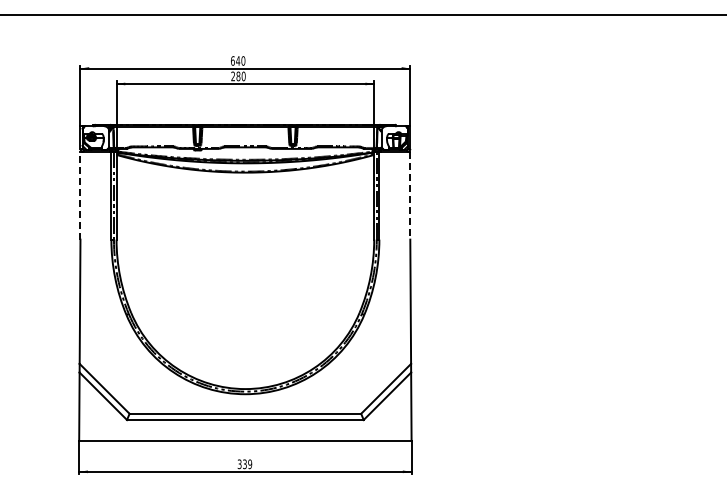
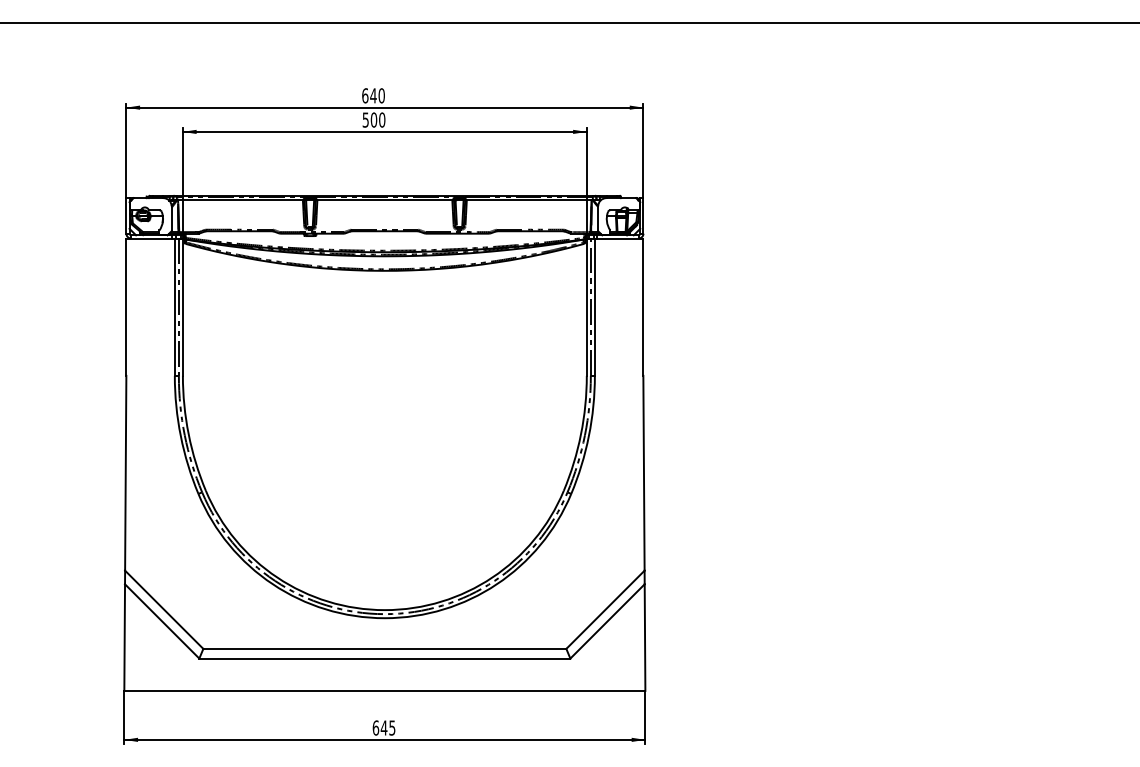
text: (235, 76) -> (369, 120), 280 -> 500
line: (80, 195) -> (126, 306), dashed -> solid
line: (410, 195) -> (643, 306), dashed -> solid
text: (244, 464) -> (383, 728), 339 -> 645

